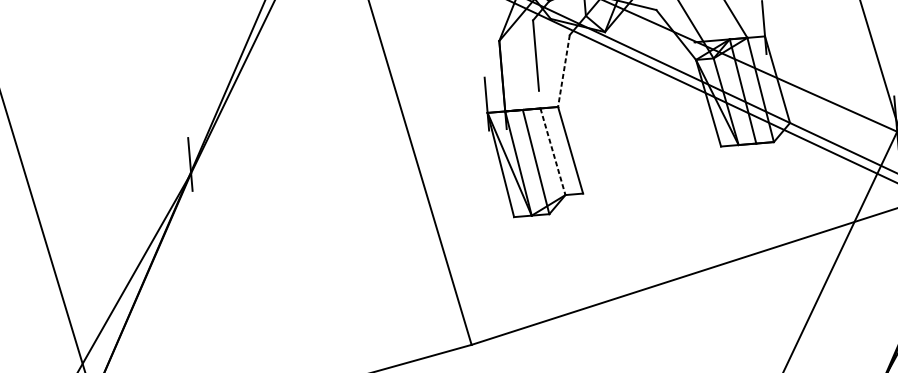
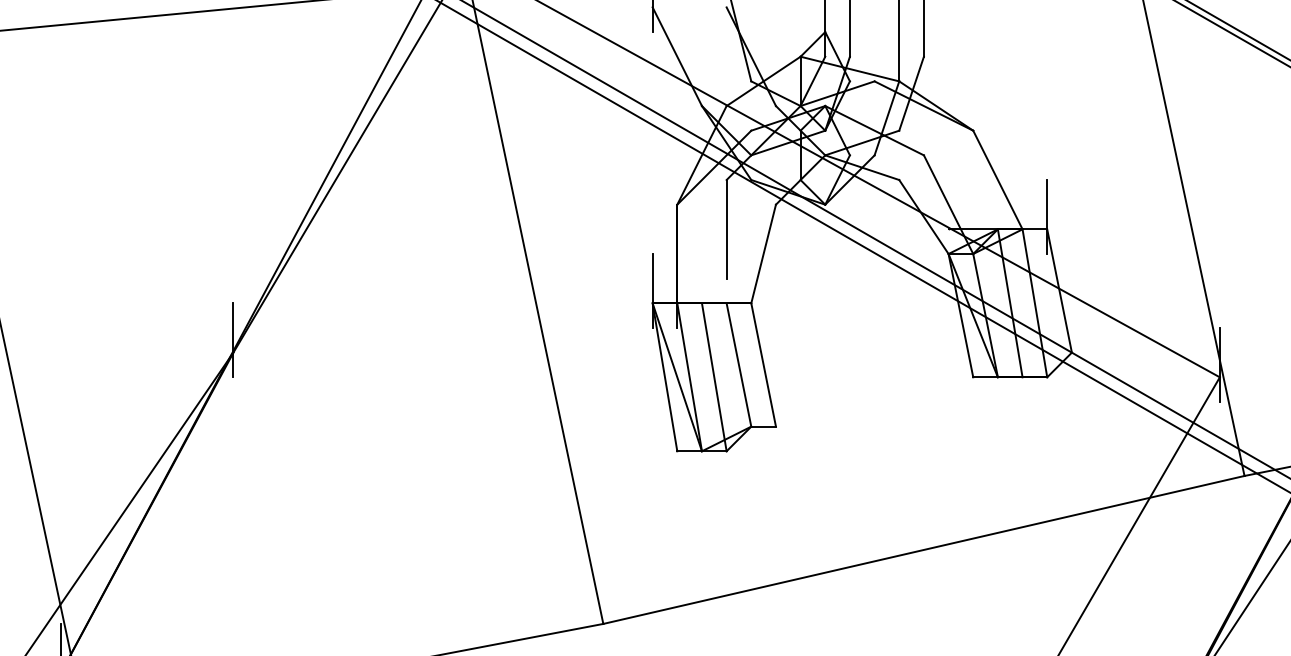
line: (563, 71) -> (763, 254), dashed -> solid
line: (552, 151) -> (738, 364), dashed -> solid

